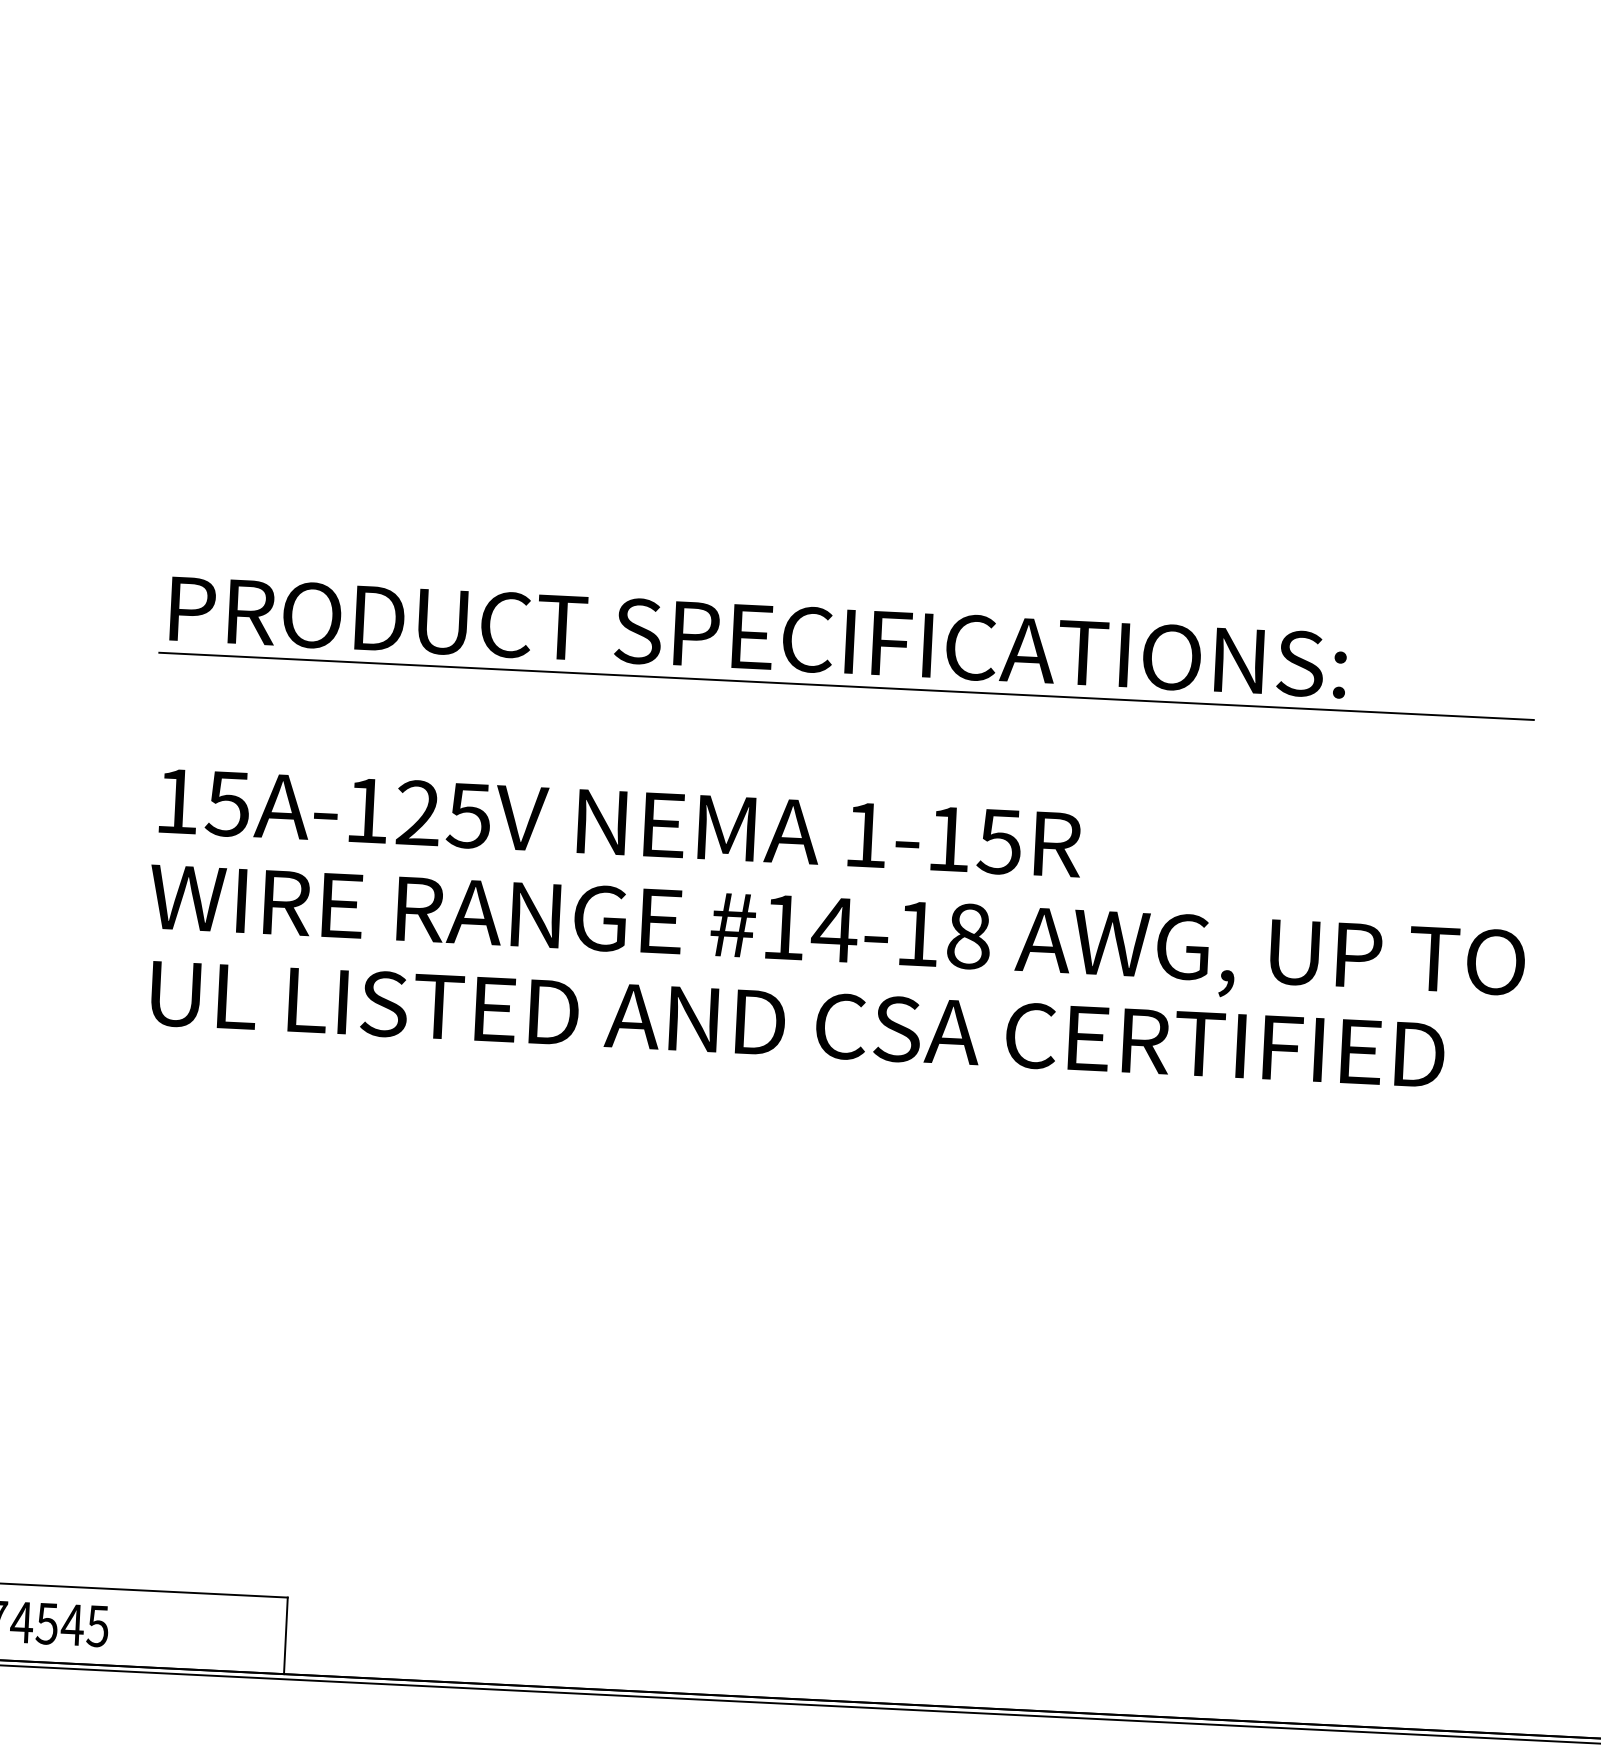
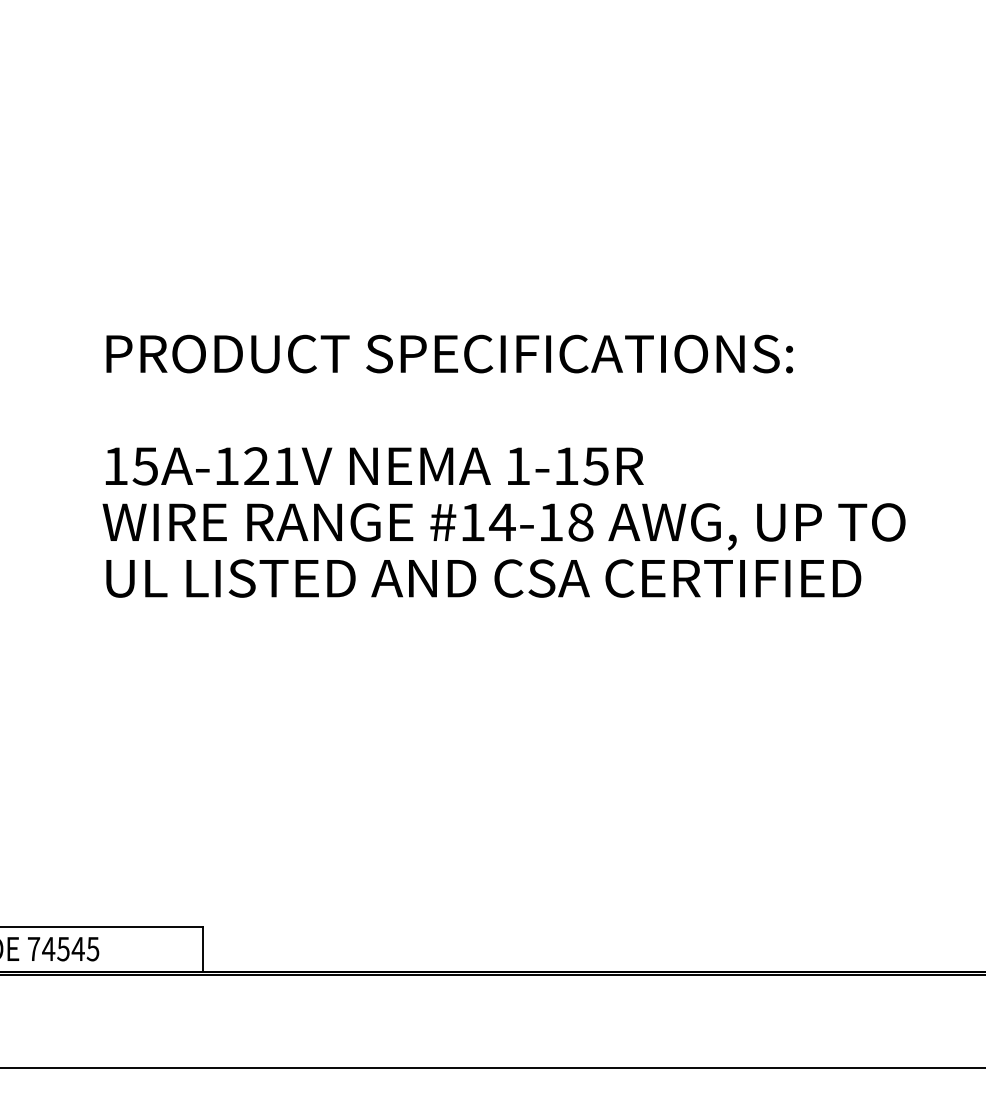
line: (846, 686) -> (502, 380), removed
text: (467, 815) -> (285, 466), 15A-125V -> 15A-121V

